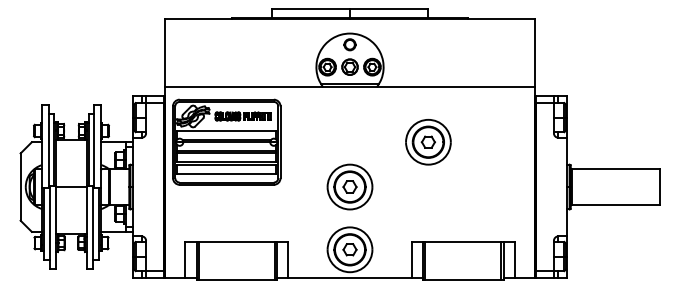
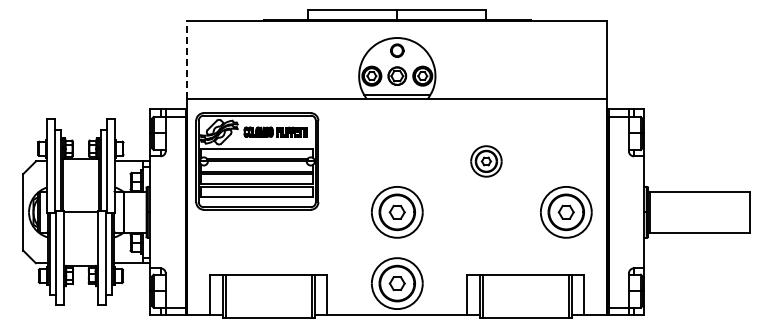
line: (165, 53) -> (187, 60), solid -> dashed
part: (428, 142) -> (486, 161), size x0.6
part: (498, 187) -> (566, 212), added

